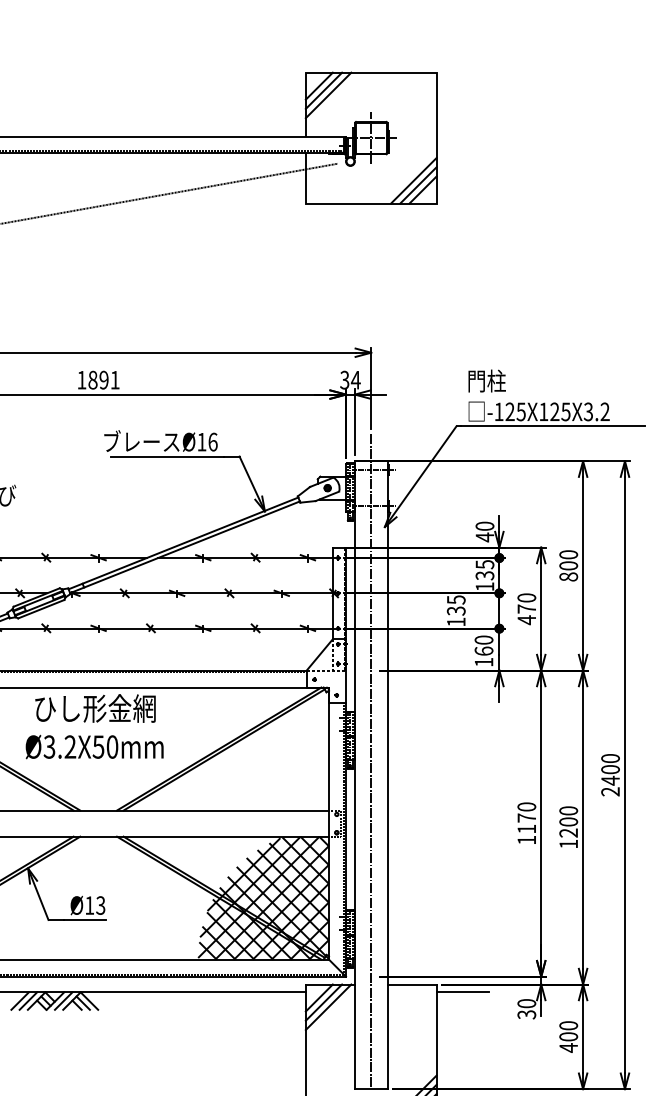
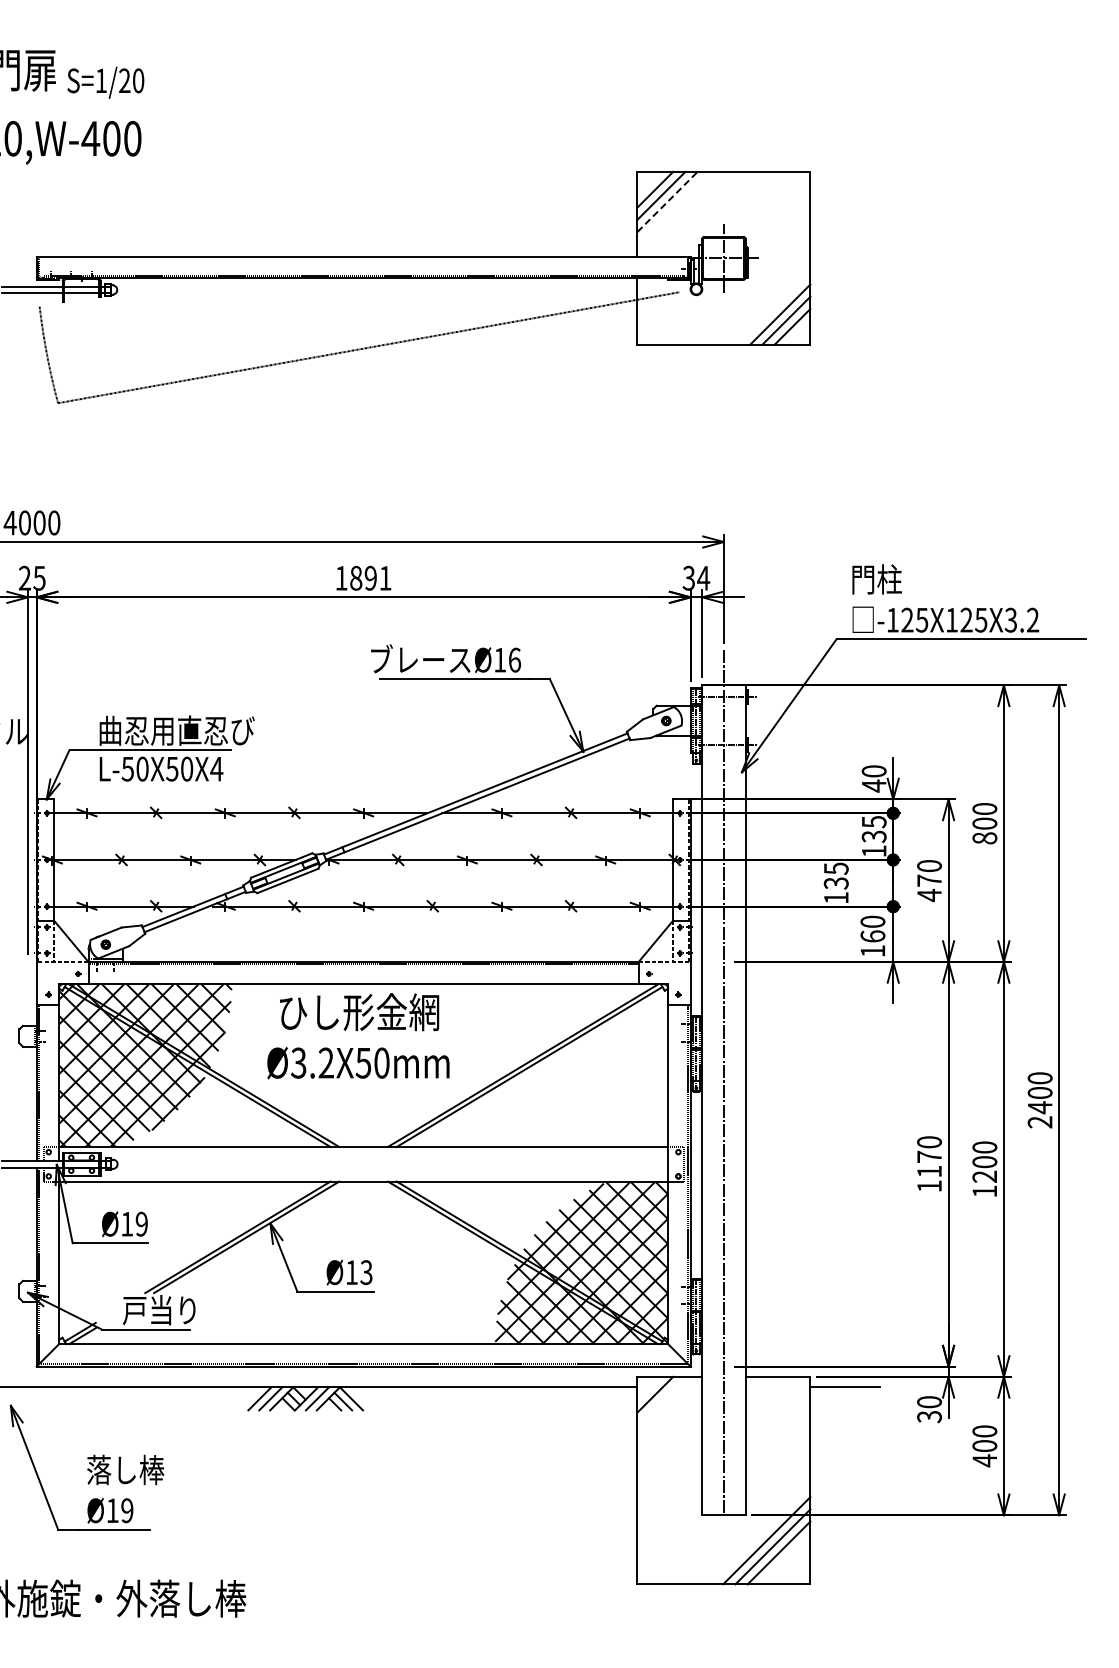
line: (328, 95) -> (667, 201), solid -> dashed
line: (324, 1002) -> (661, 1400), removed
line: (328, 1006) -> (667, 1406), removed

